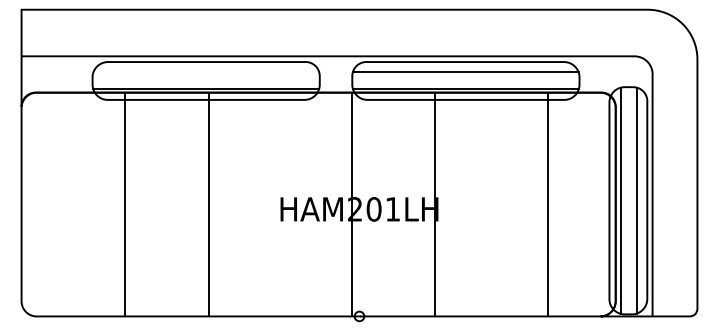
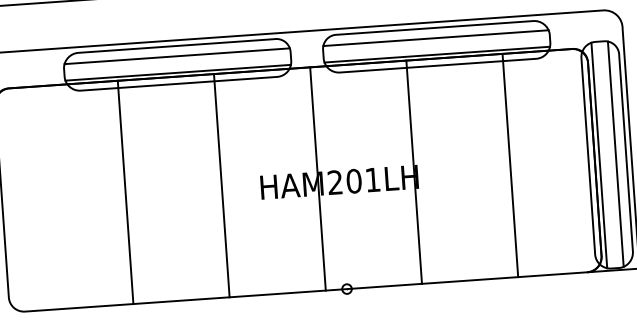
line: (206, 72) -> (177, 56), added
line: (125, 204) -> (125, 192), moved
line: (208, 204) -> (221, 185), moved
line: (352, 204) -> (318, 178), moved
line: (548, 204) -> (510, 165), moved

